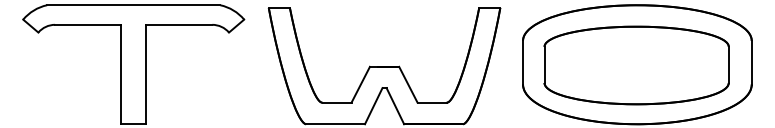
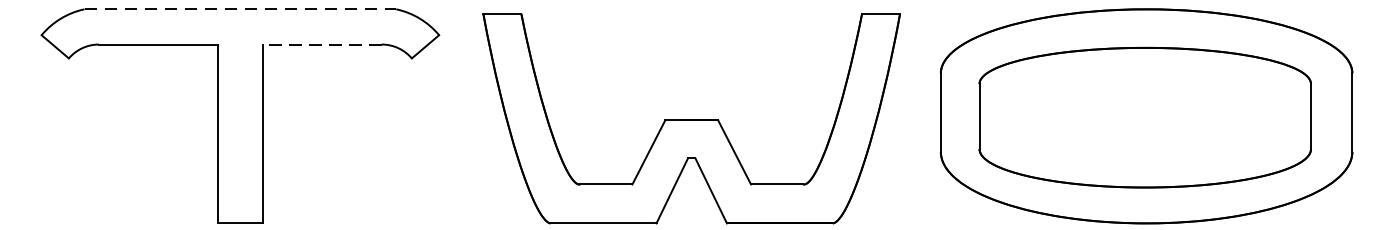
line: (133, 5) -> (240, 9), solid -> dashed
line: (178, 24) -> (320, 43), solid -> dashed

